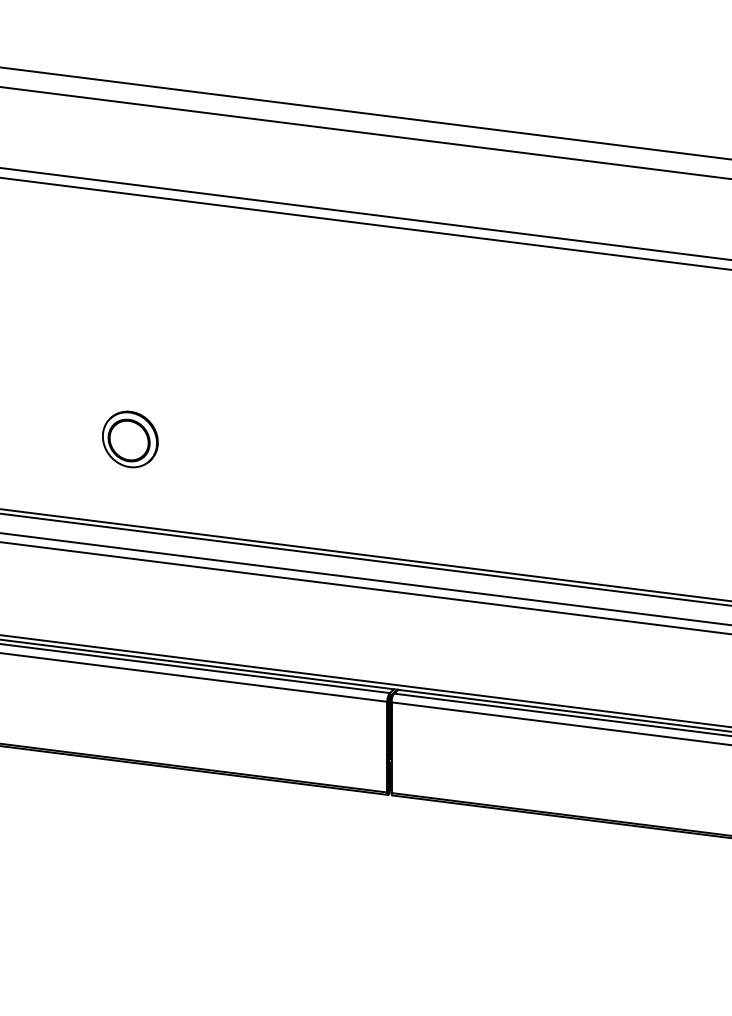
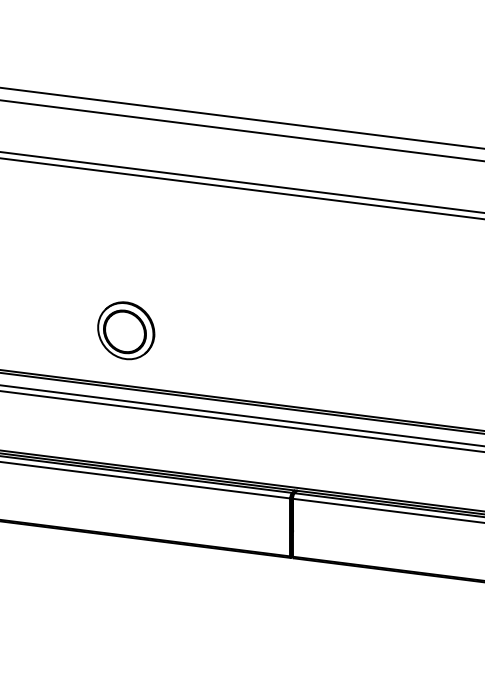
part: (129, 438) -> (125, 330), size x1.6

